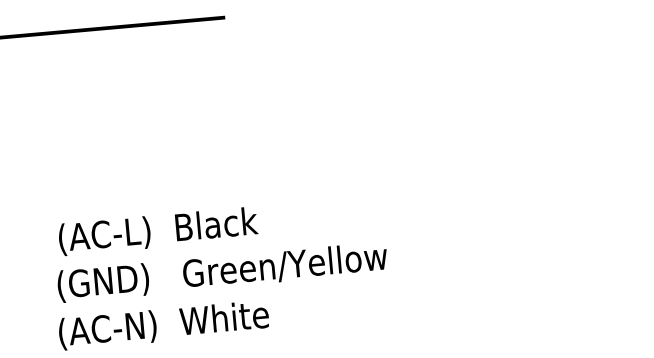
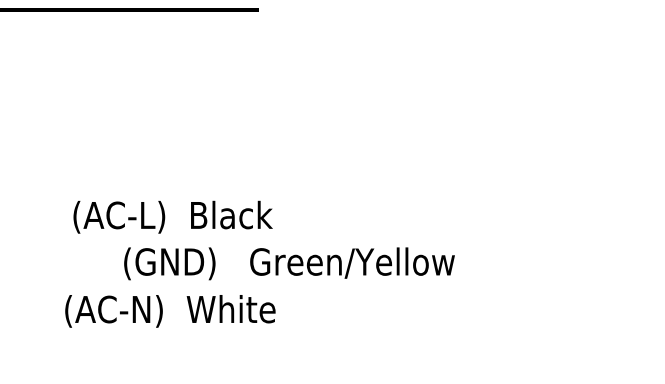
text: (222, 272) -> (289, 263), moved

